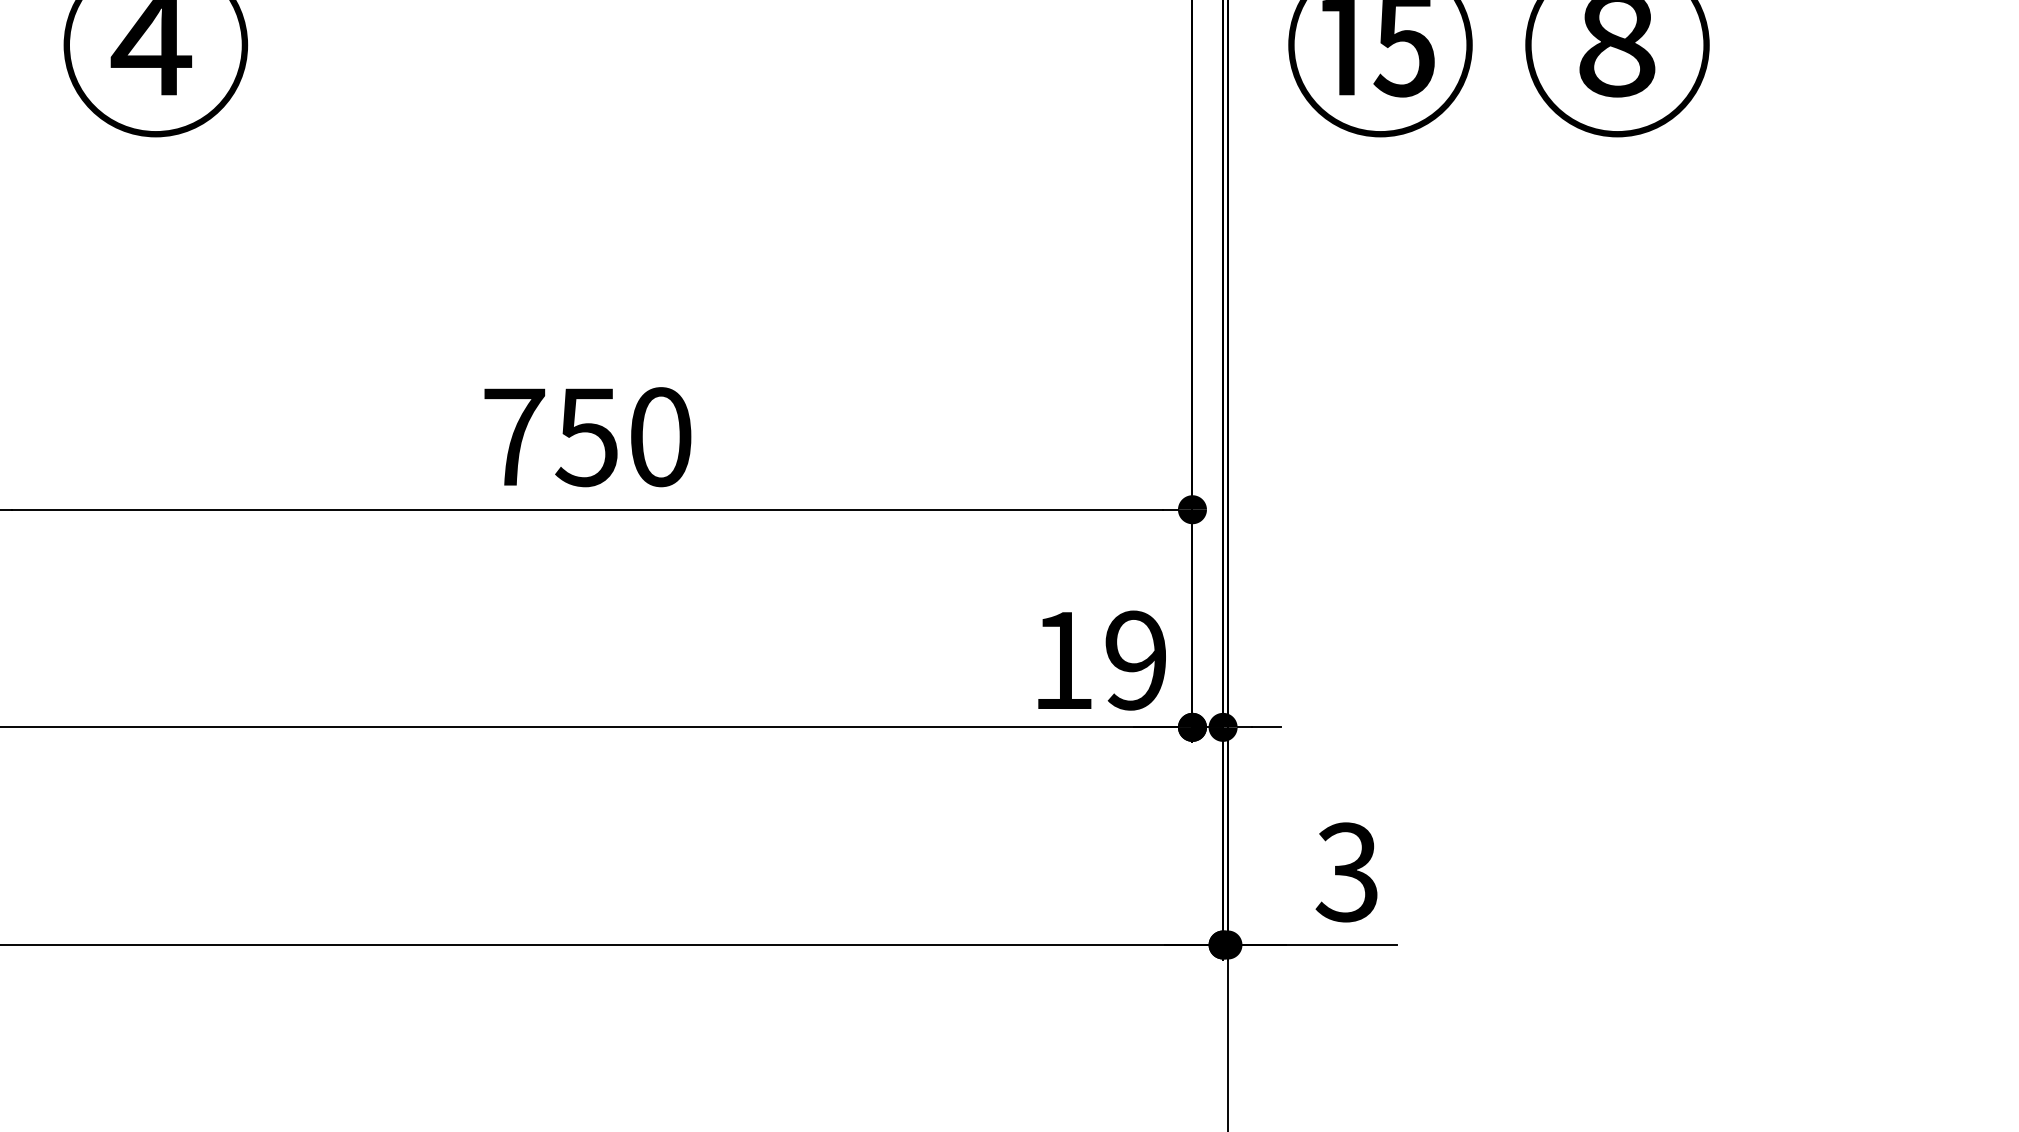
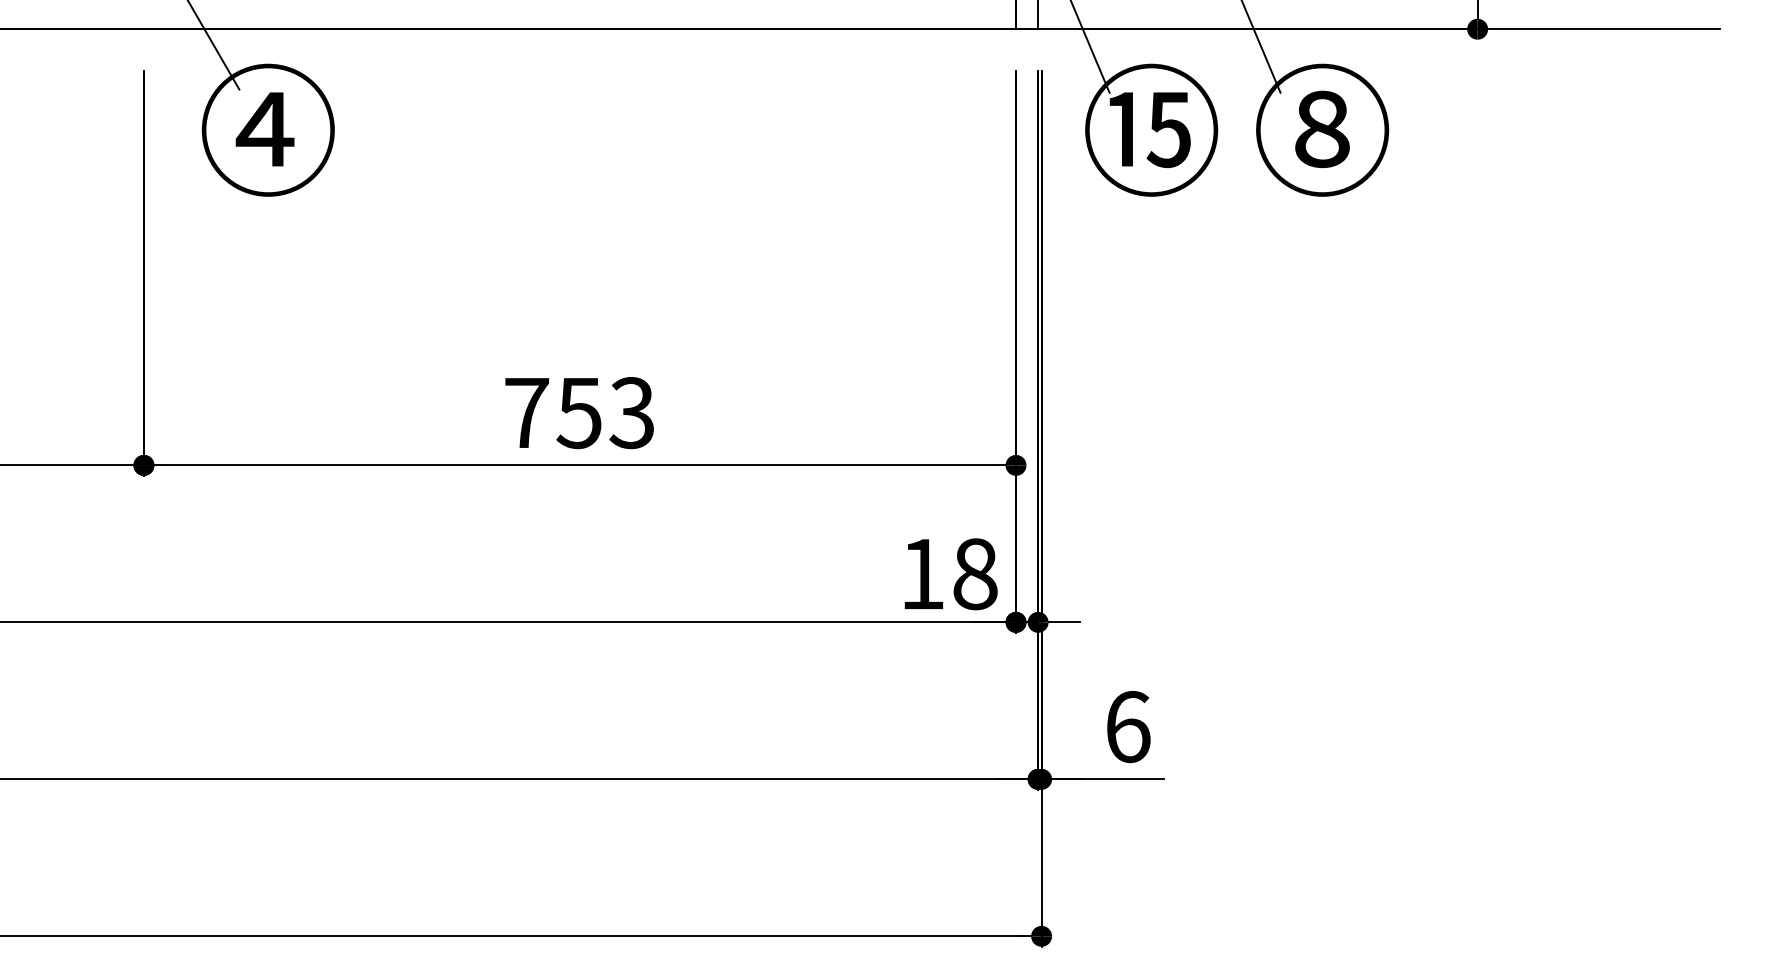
text: (659, 437) -> (631, 413), 750 -> 753
text: (1136, 660) -> (975, 574), 19 -> 18
text: (1347, 873) -> (1127, 727), 3 -> 6

